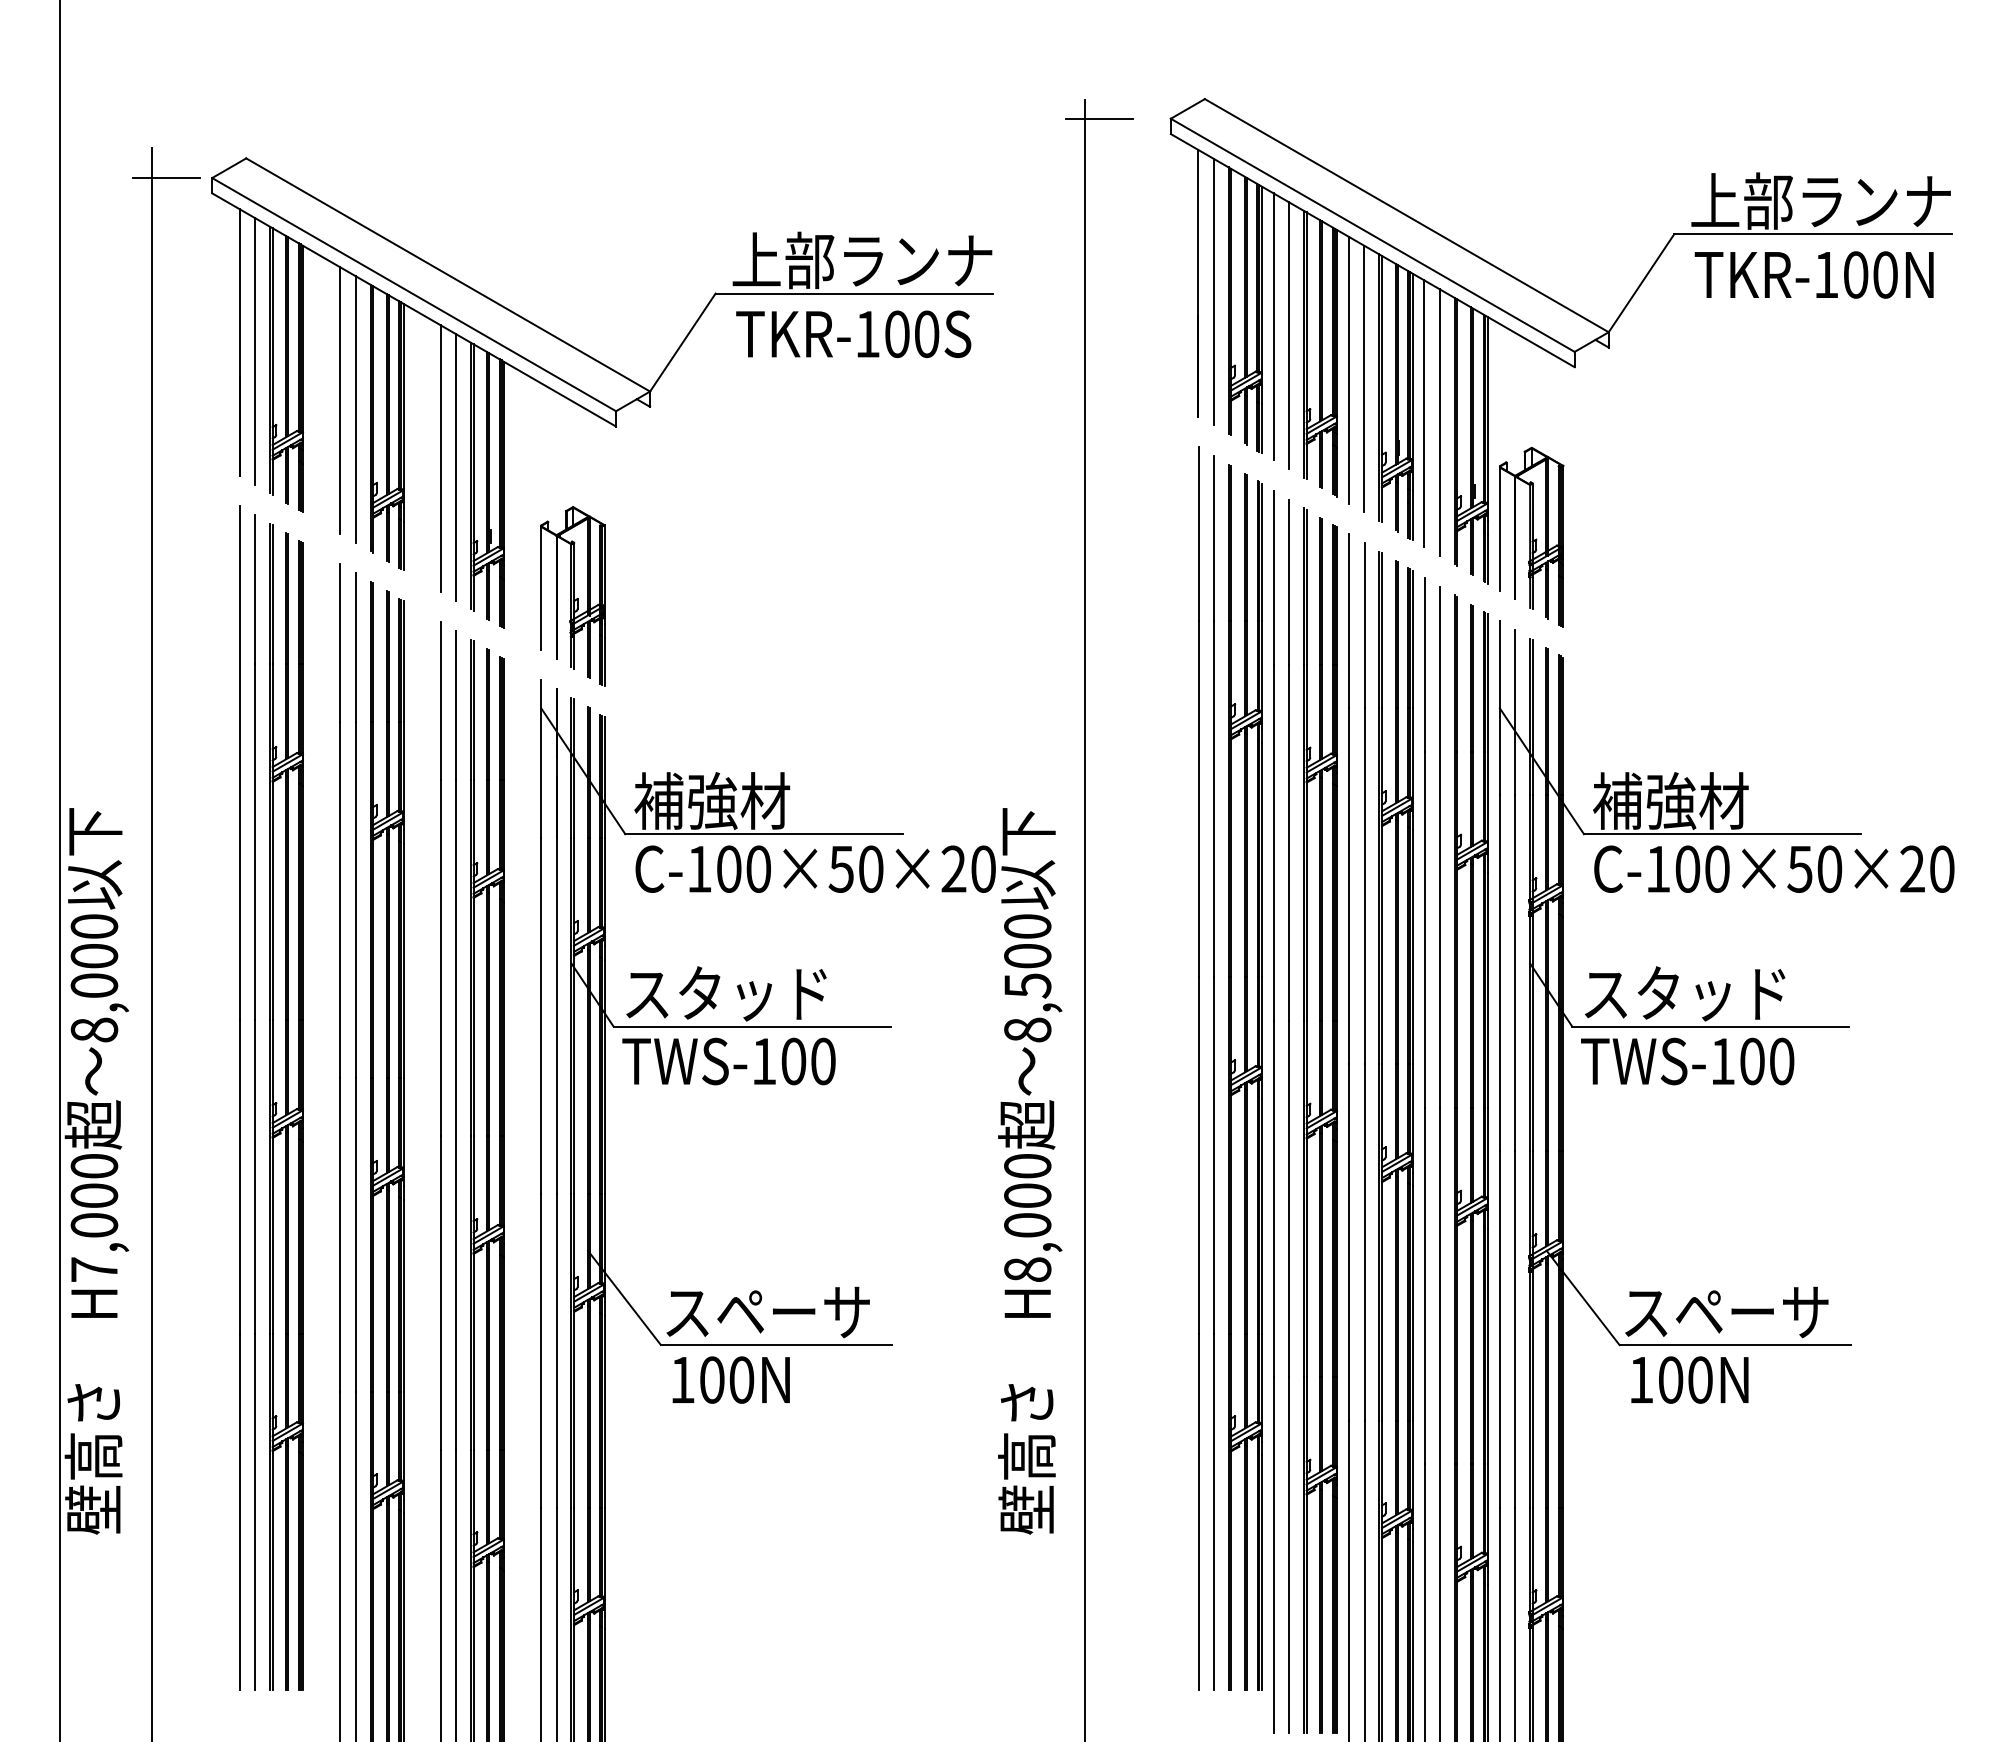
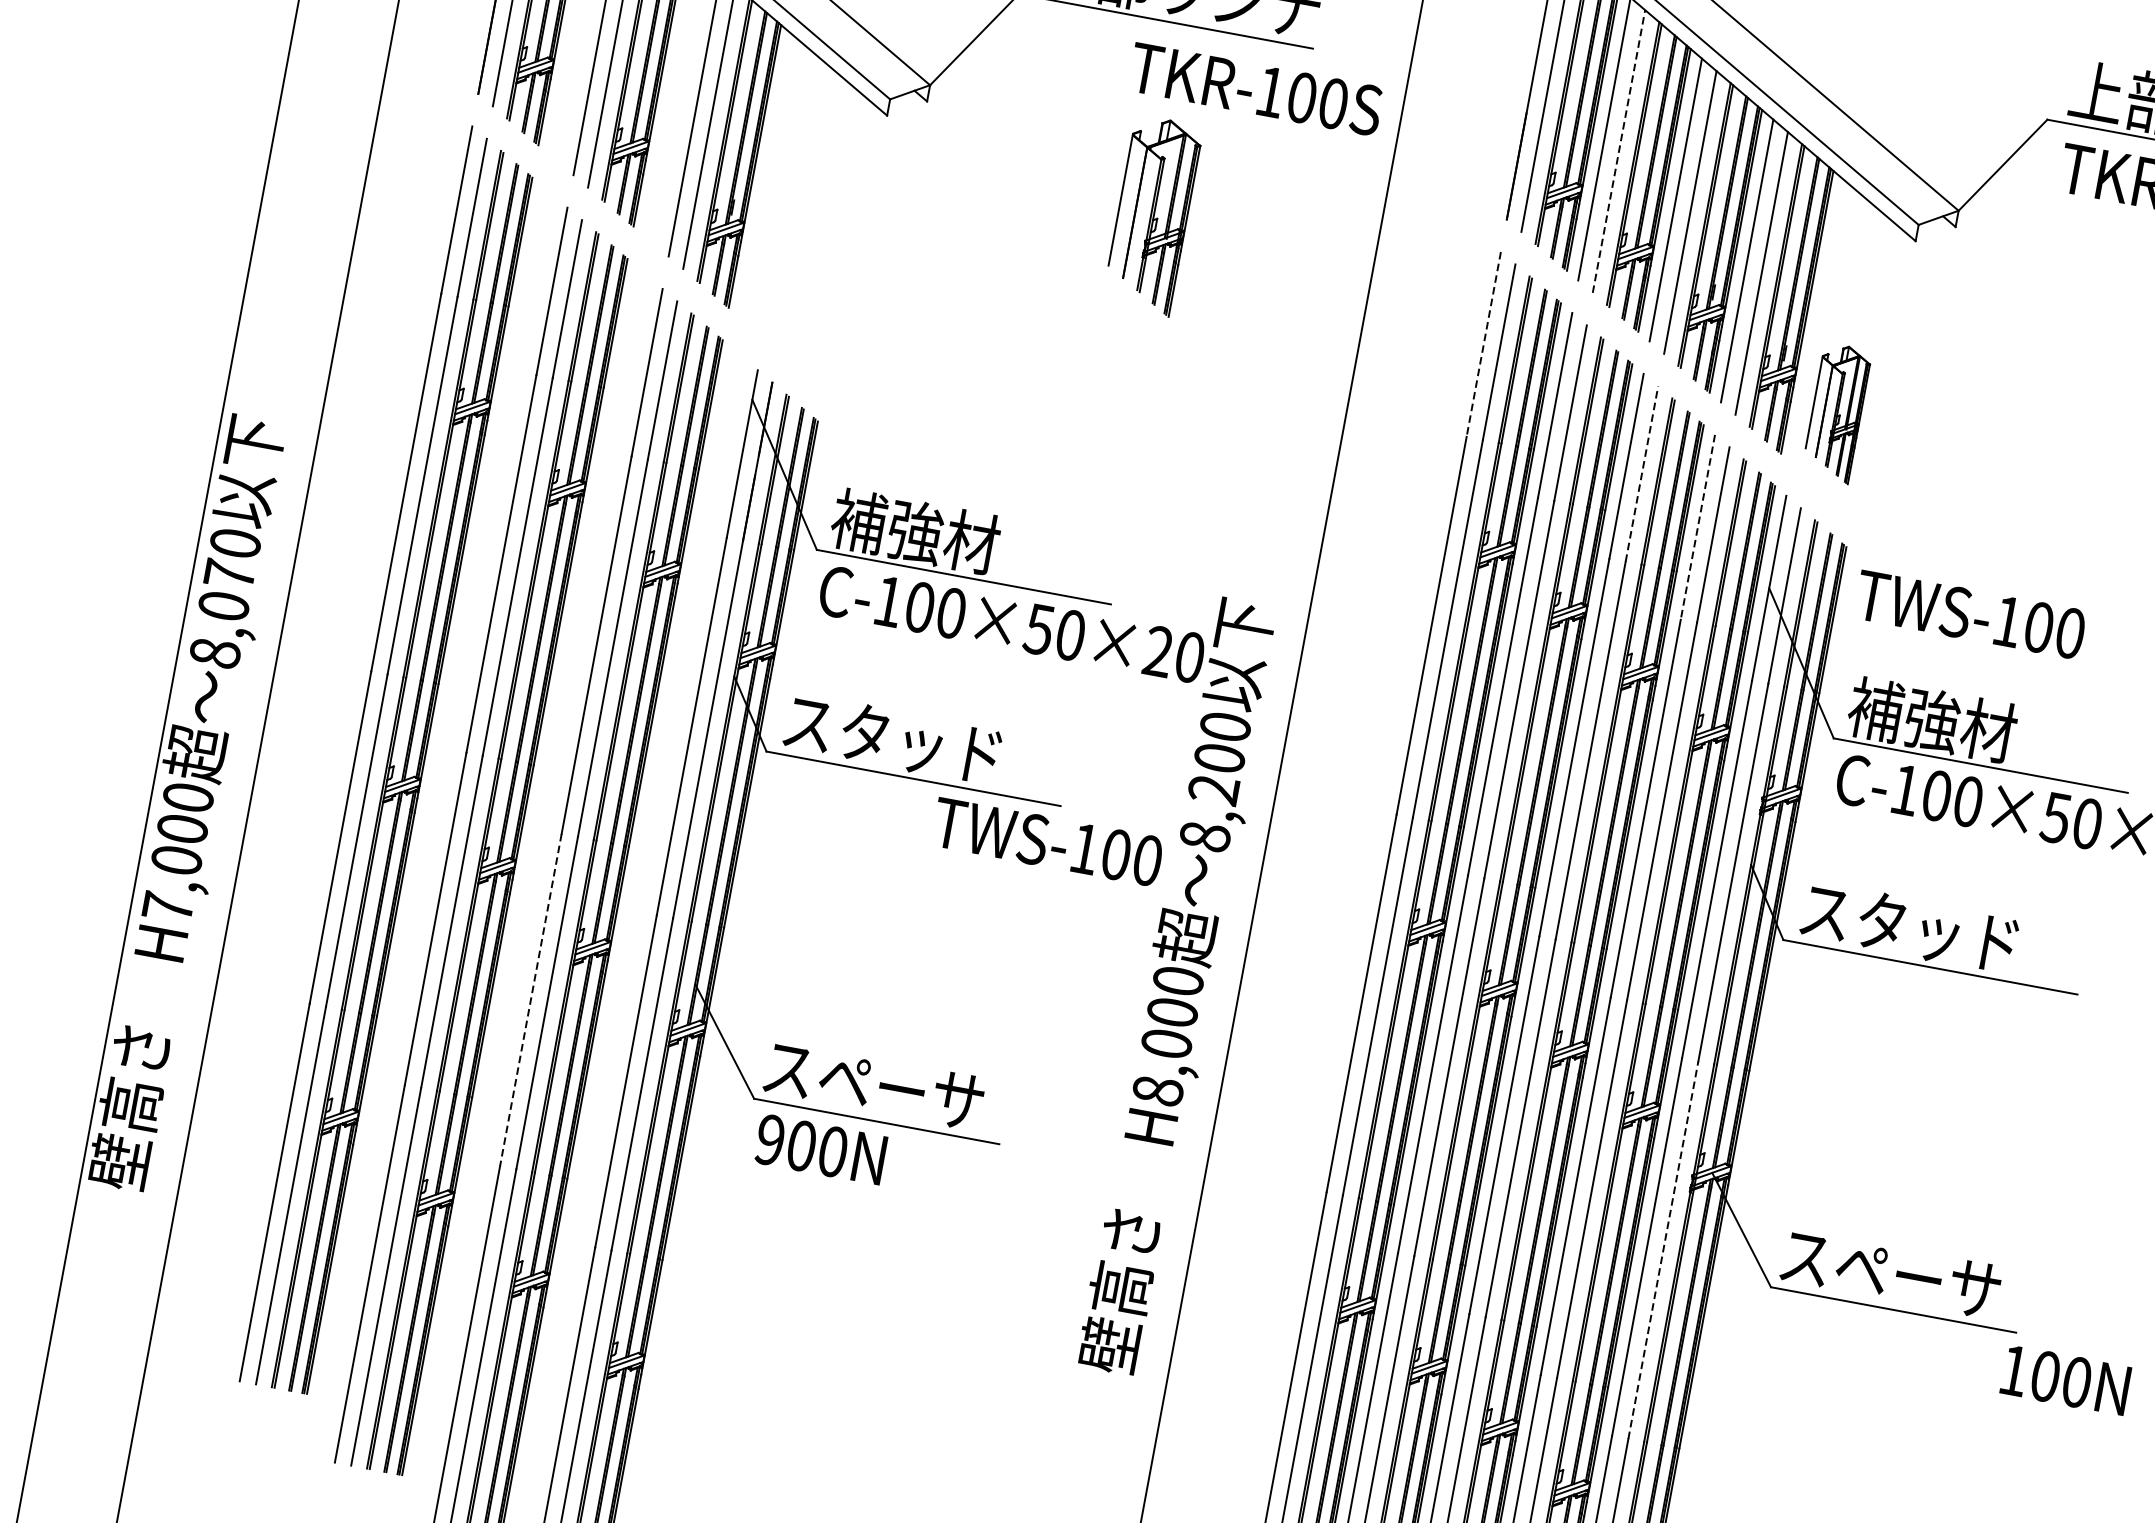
text: (853, 333) -> (1255, 88), moved
line: (1289, 335) -> (1619, 151), solid -> dashed
line: (1198, 534) -> (1483, 344), solid -> dashed
part: (1531, 537) -> (1836, 413), size x0.7
part: (572, 596) -> (1152, 215), moved
line: (1364, 625) -> (1641, 473), solid -> dashed
line: (1424, 665) -> (1697, 528), solid -> dashed
text: (94, 955) -> (229, 574), 8,000 -> 8,070
text: (1027, 985) -> (1213, 789), 8,500 -> 8,200
text: (728, 1061) -> (1047, 841), moved
text: (1687, 1061) -> (1970, 614), moved
line: (440, 1292) -> (530, 999), solid -> dashed
line: (1515, 1328) -> (1663, 1249), solid -> dashed
text: (682, 1379) -> (770, 1139), 100N -> 900N
text: (1689, 1379) -> (2065, 1379), moved

